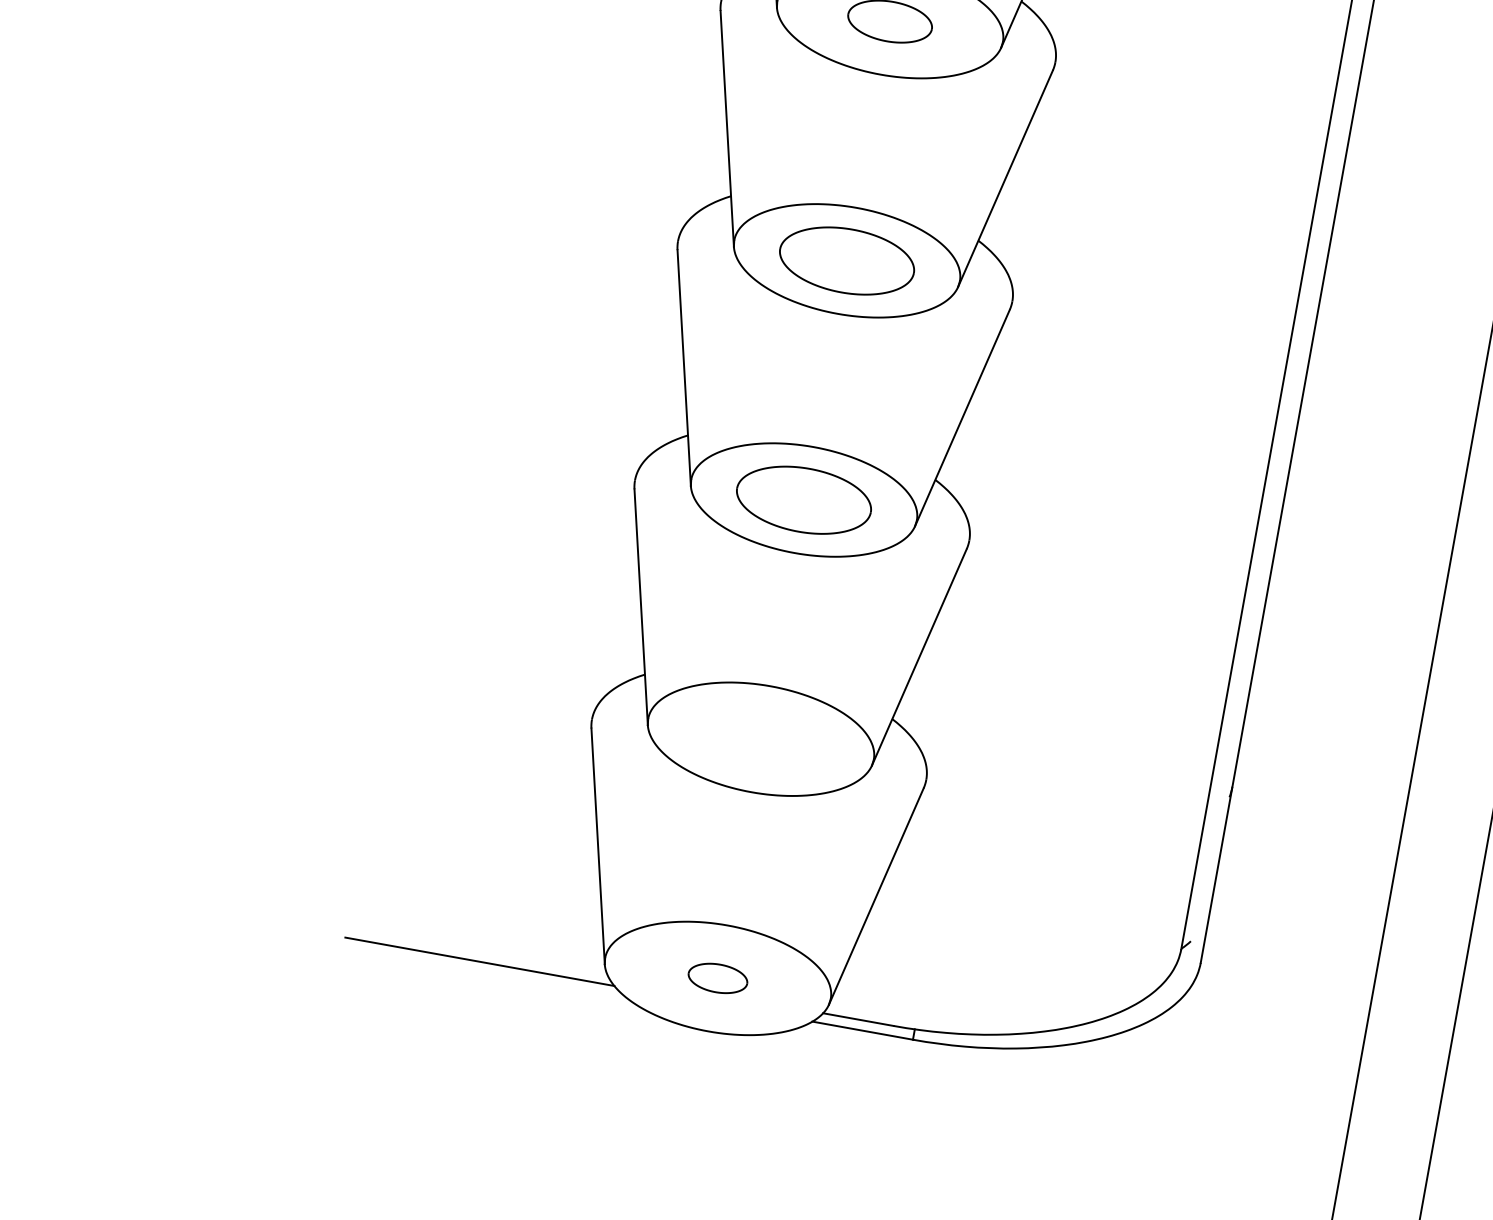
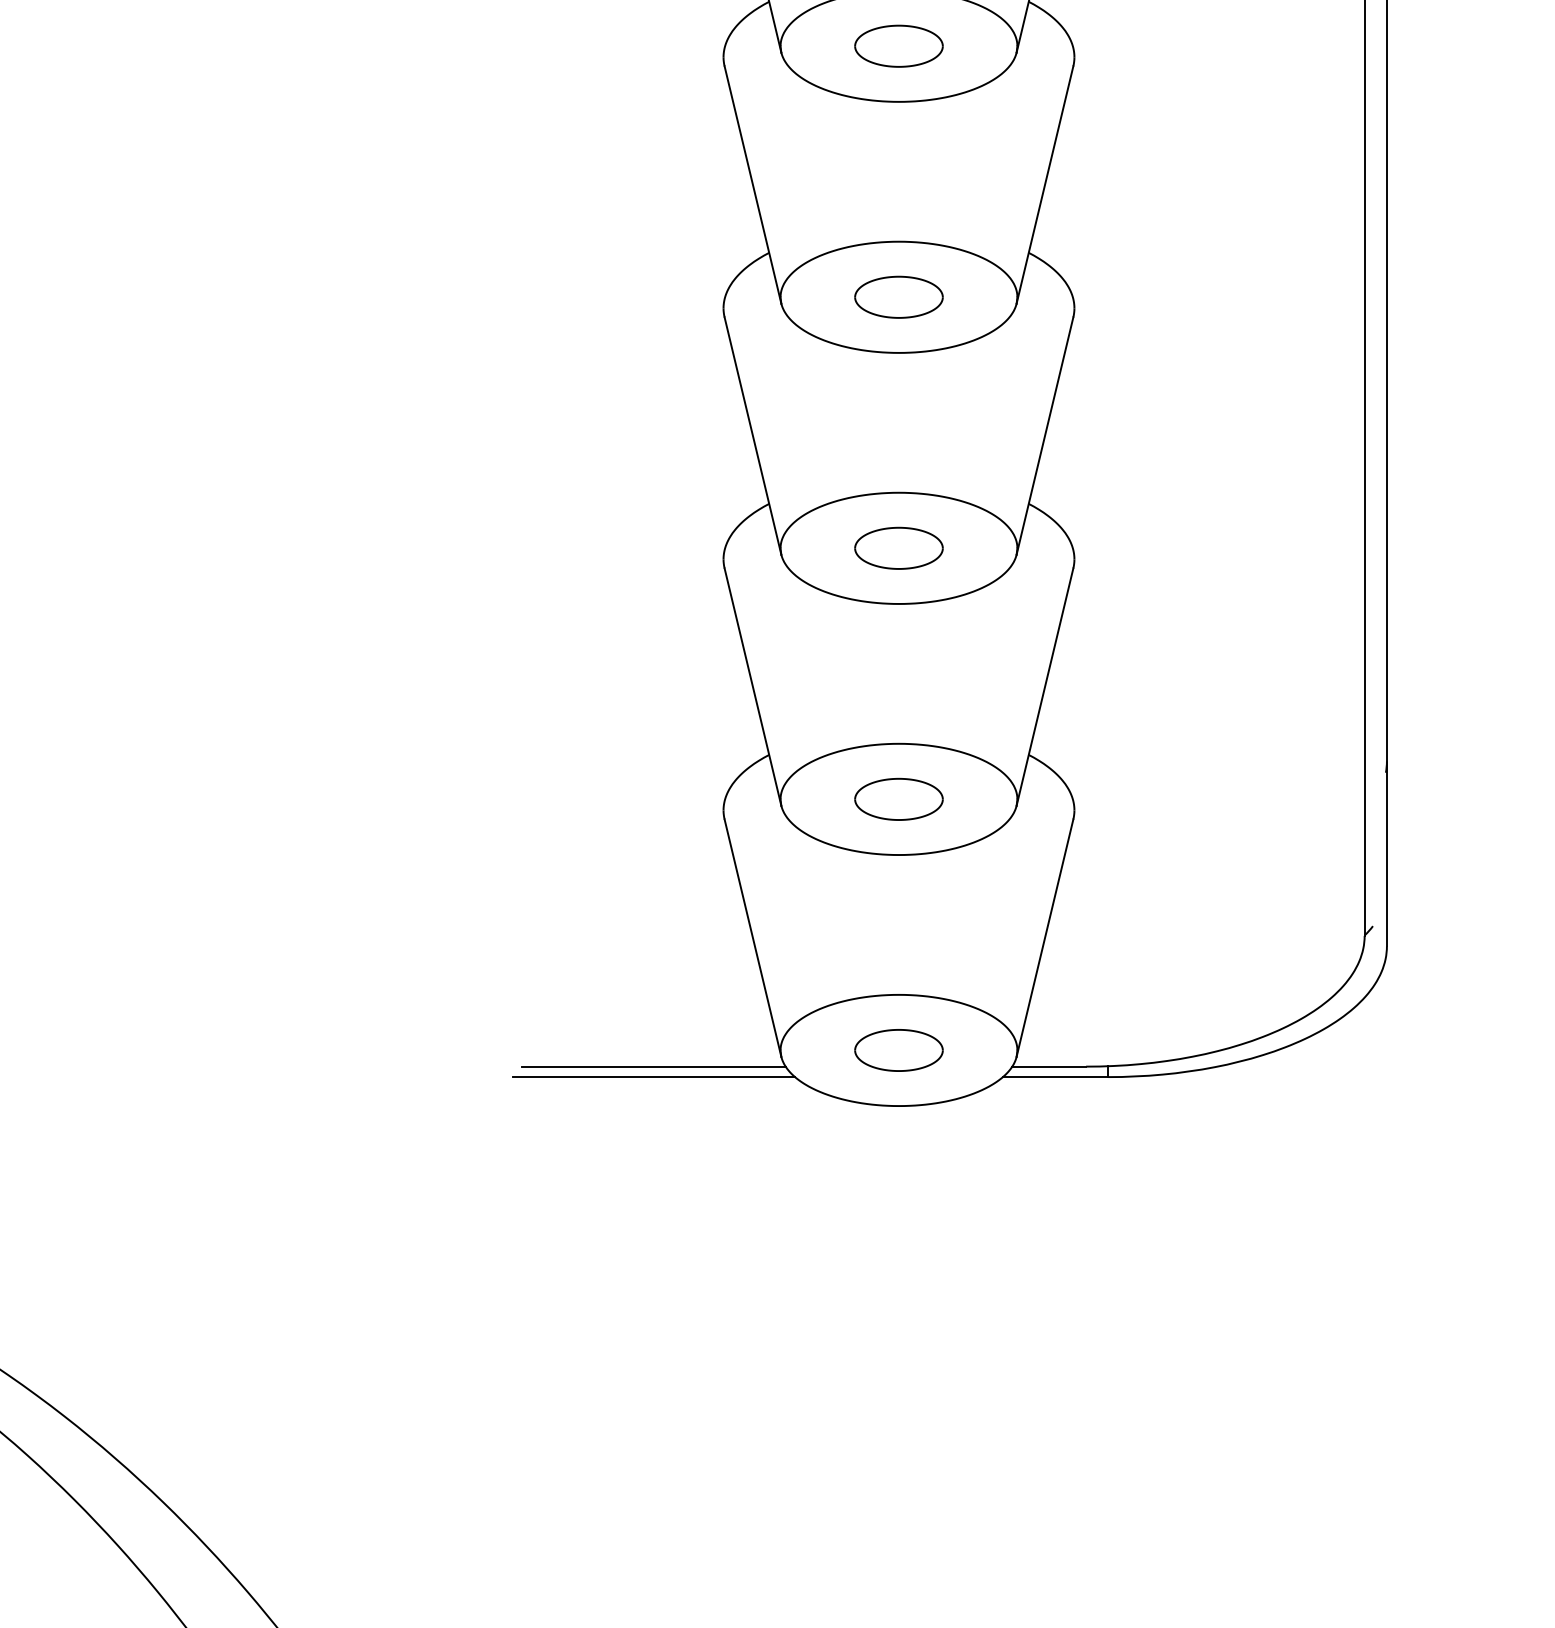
part: (846, 259) -> (898, 296), size x0.62
part: (803, 499) -> (898, 547), size x0.62
part: (760, 738) -> (898, 798), added
line: (481, 951) -> (653, 1066), added
part: (717, 978) -> (898, 1050), size x1.43

